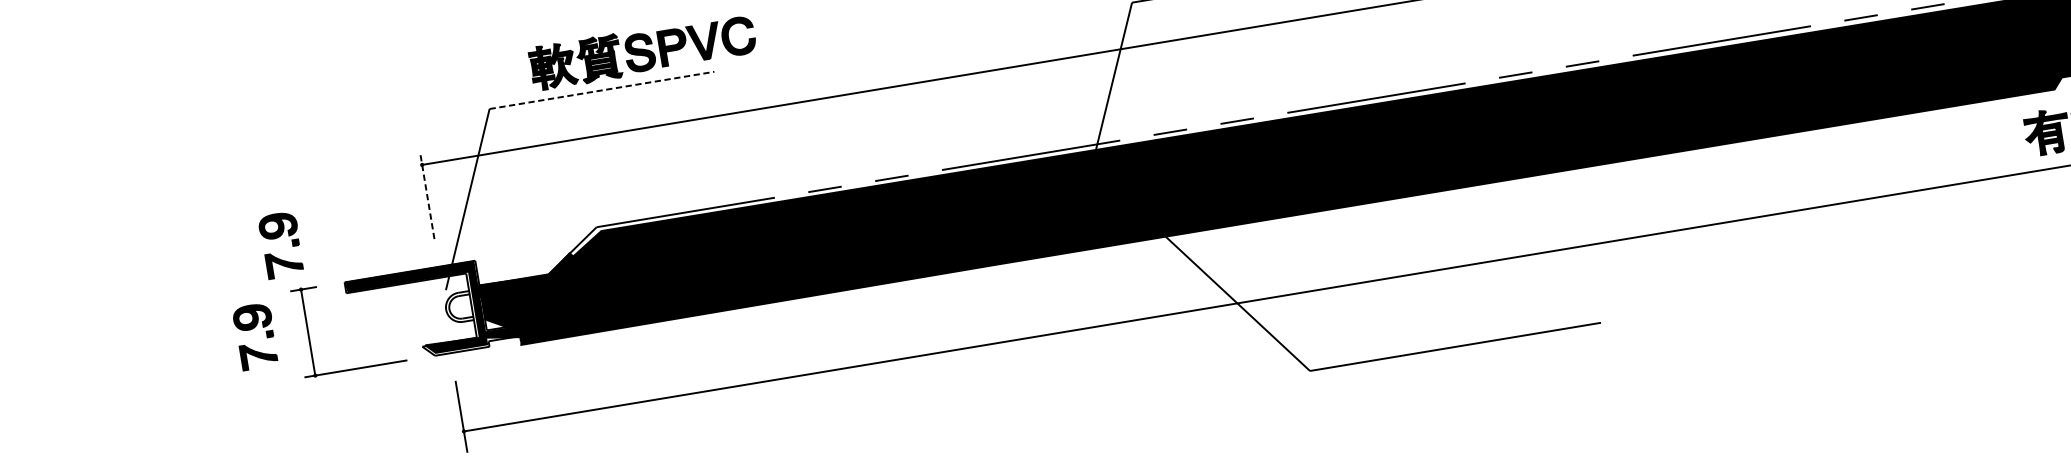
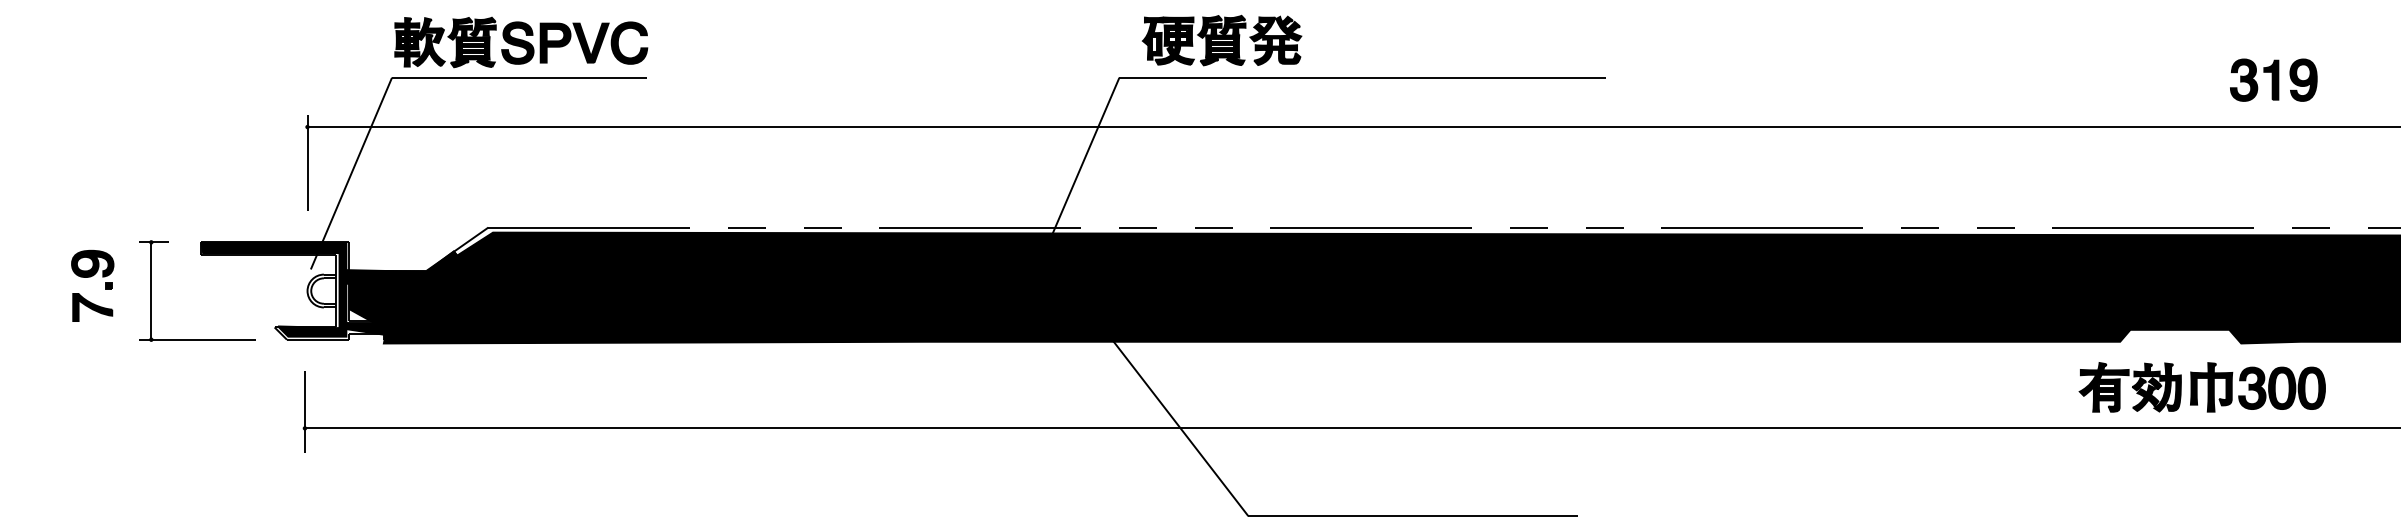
part: (642, 51) -> (521, 42), moved
line: (602, 90) -> (519, 77), dashed -> solid
line: (427, 196) -> (307, 162), dashed -> solid
part: (278, 238) -> (135, 181), removed

